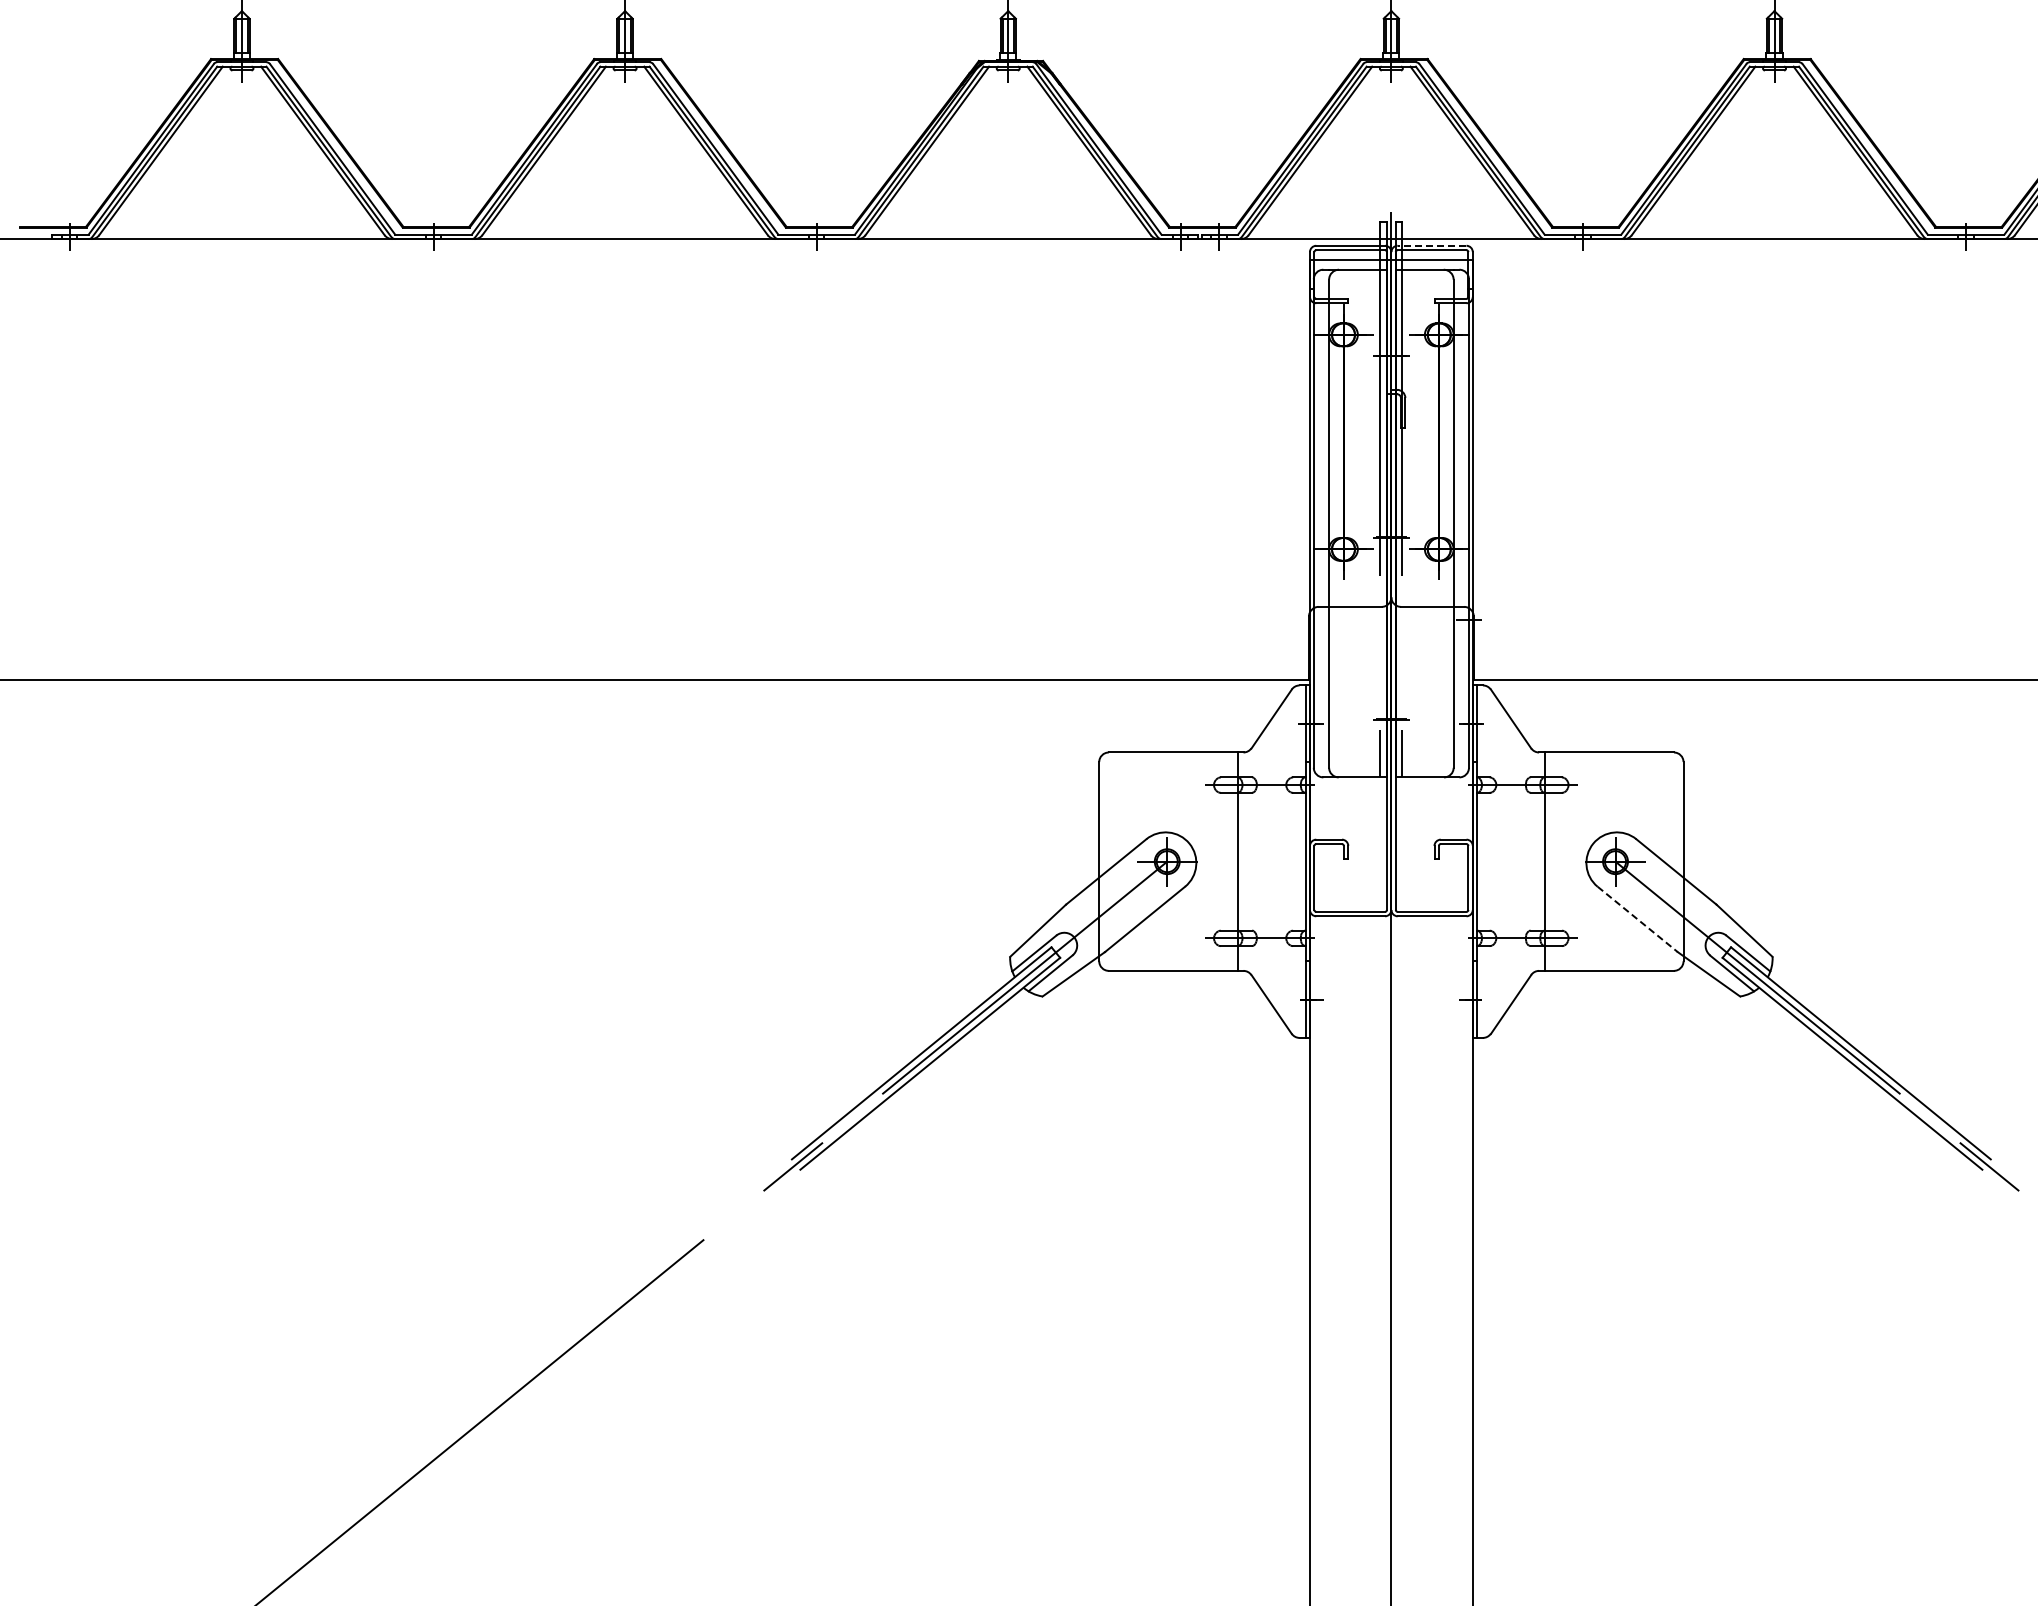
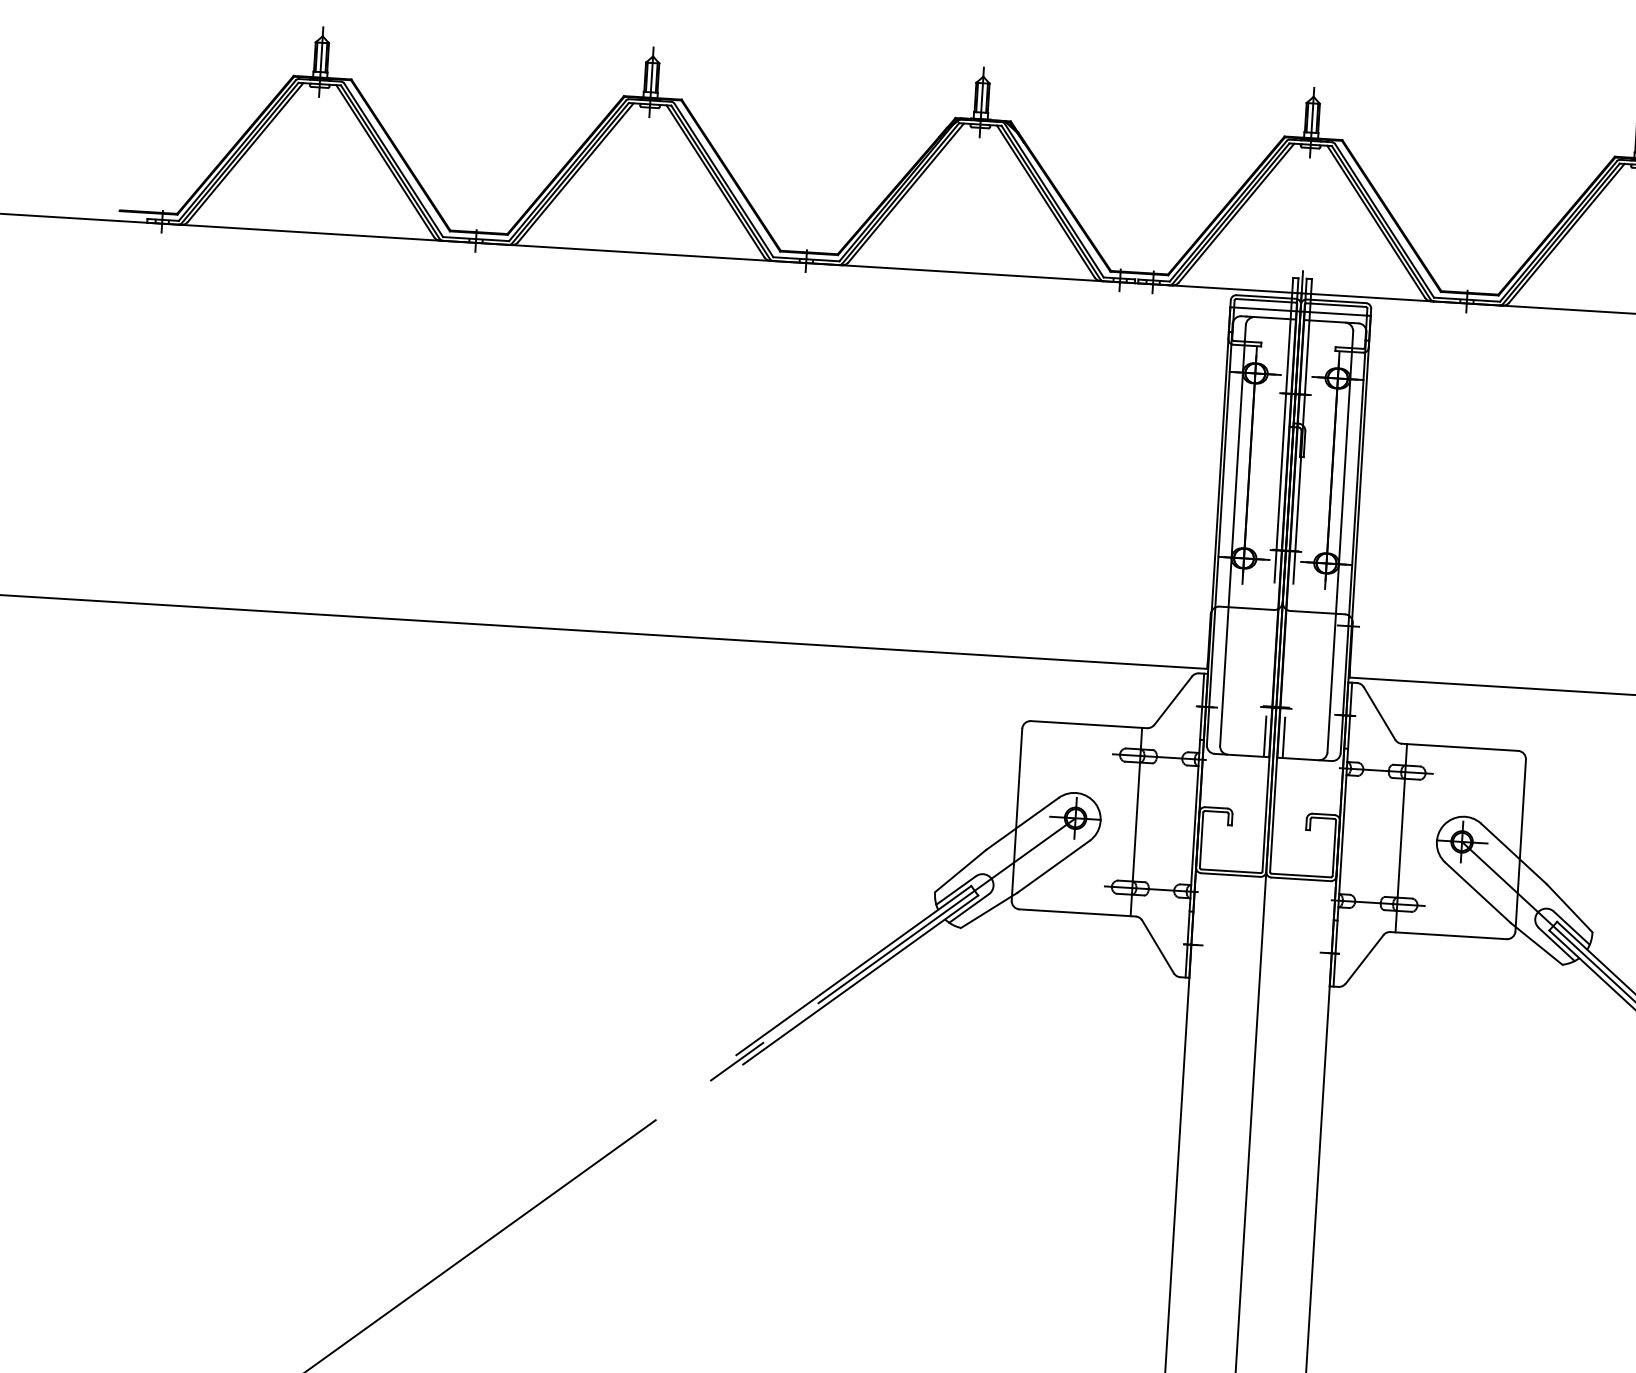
line: (1431, 245) -> (1335, 301), dashed -> solid
line: (1637, 919) -> (1477, 892), dashed -> solid

